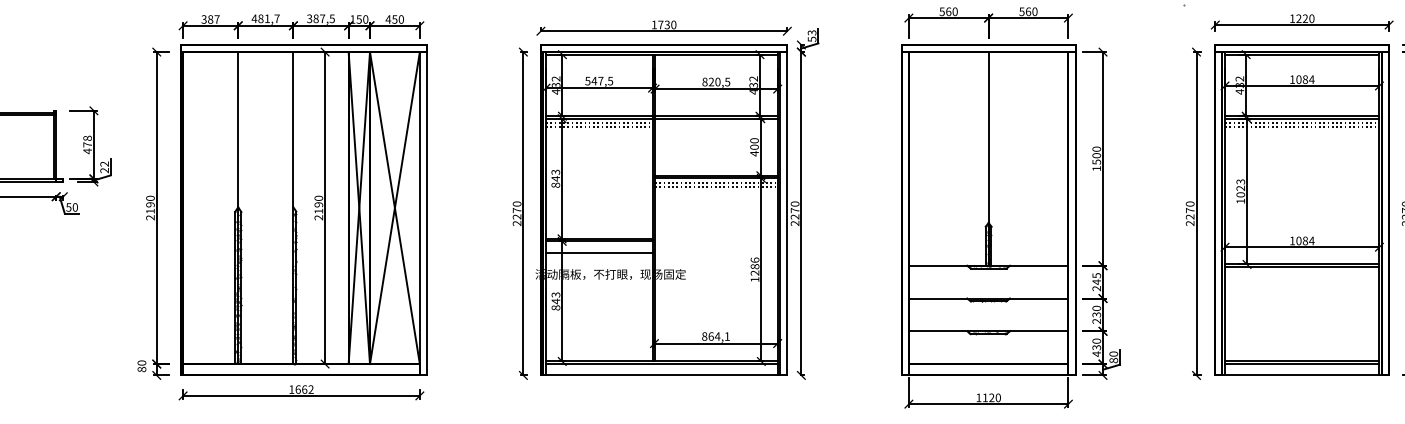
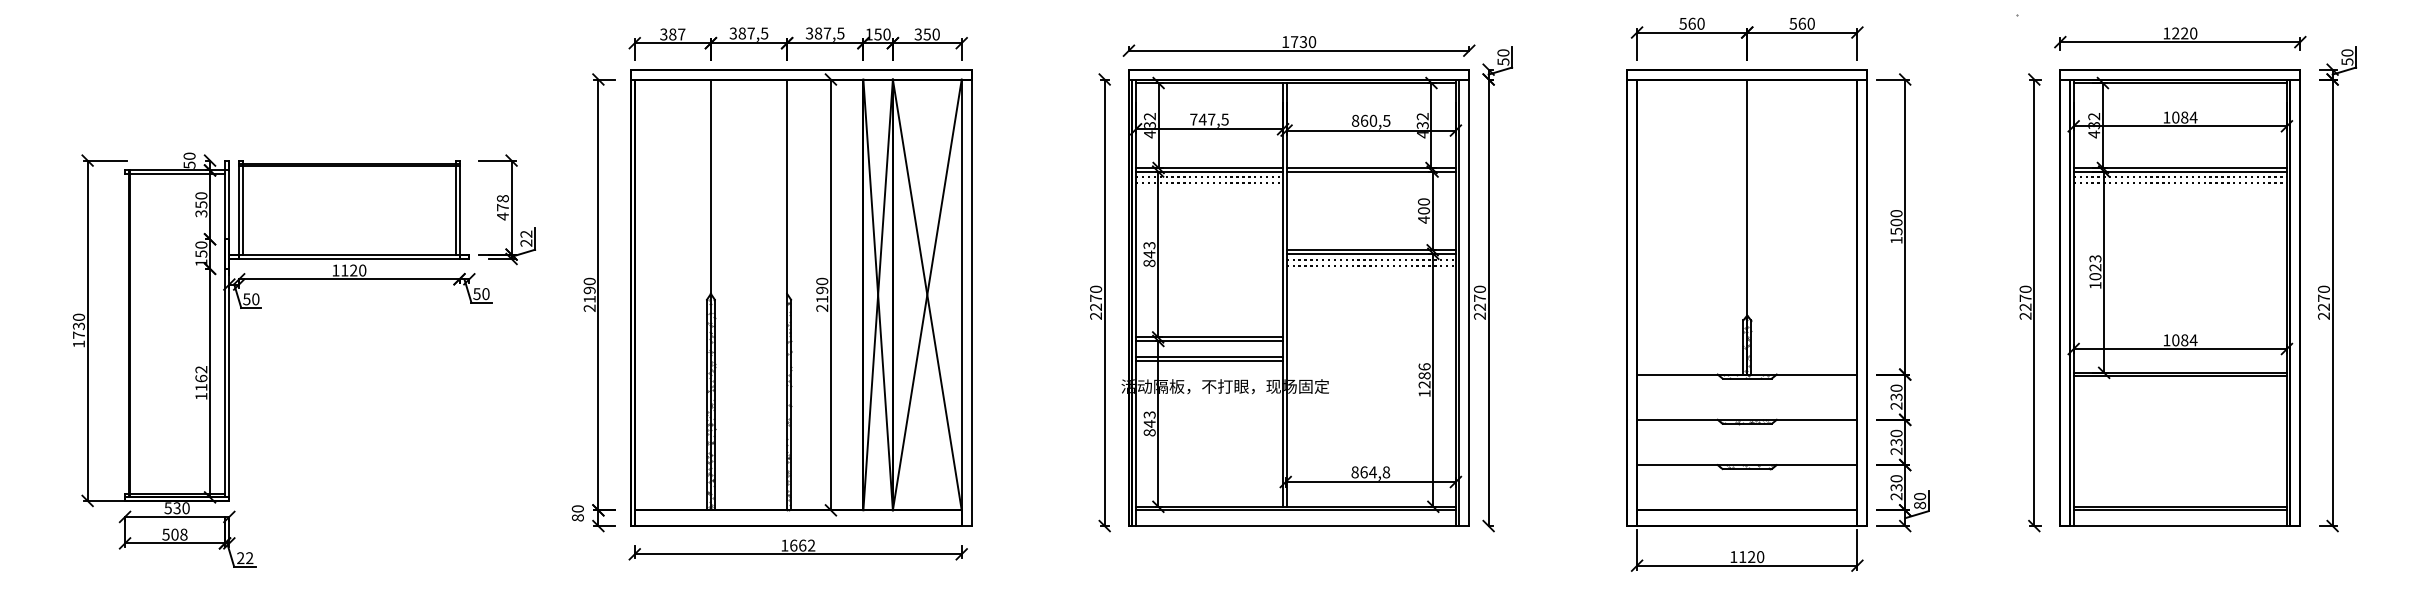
text: (265, 18) -> (748, 33), 481,7 -> 387,5
text: (388, 19) -> (918, 34), 450 -> 350
text: (812, 32) -> (1503, 52), 53 -> 50
text: (587, 81) -> (1193, 119), 547,5 -> 747,5
text: (711, 81) -> (1364, 120), 820,5 -> 860,5
line: (599, 255) -> (1209, 360), added
text: (1096, 278) -> (1896, 392), 245 -> 230
text: (727, 336) -> (1386, 472), 864,1 -> 864,8
text: (1096, 354) -> (1896, 496), 430 -> 230

